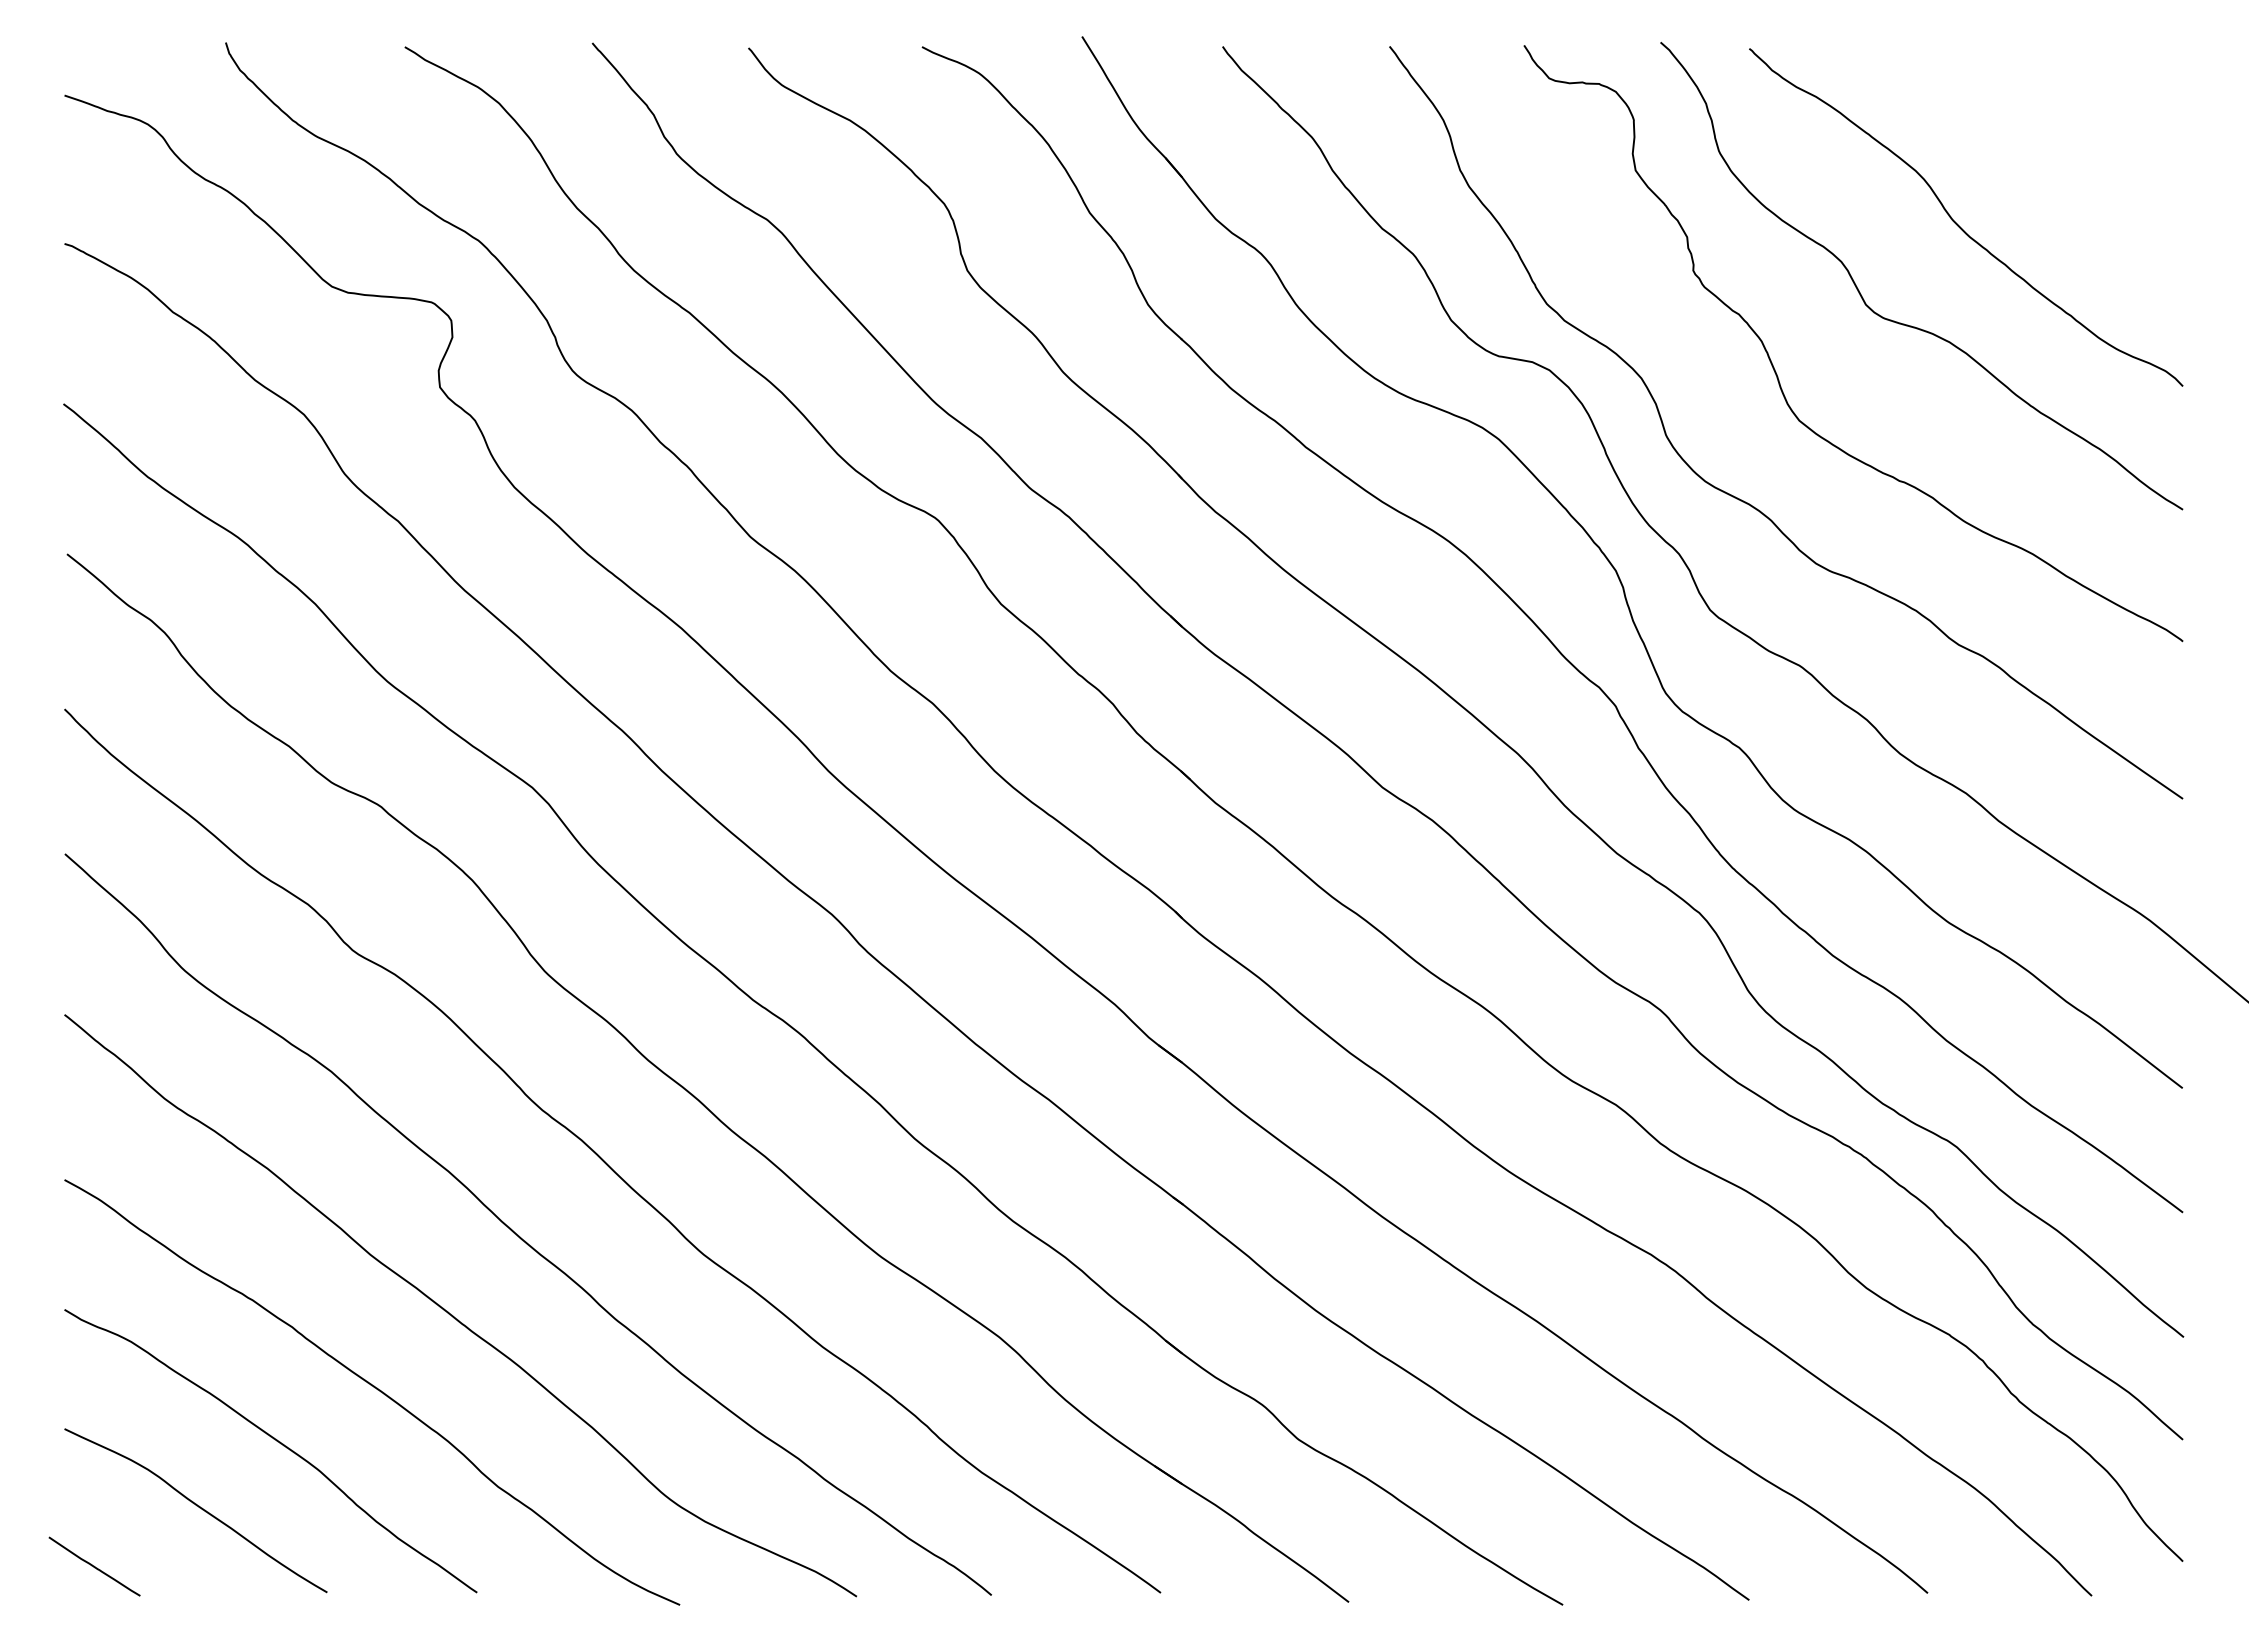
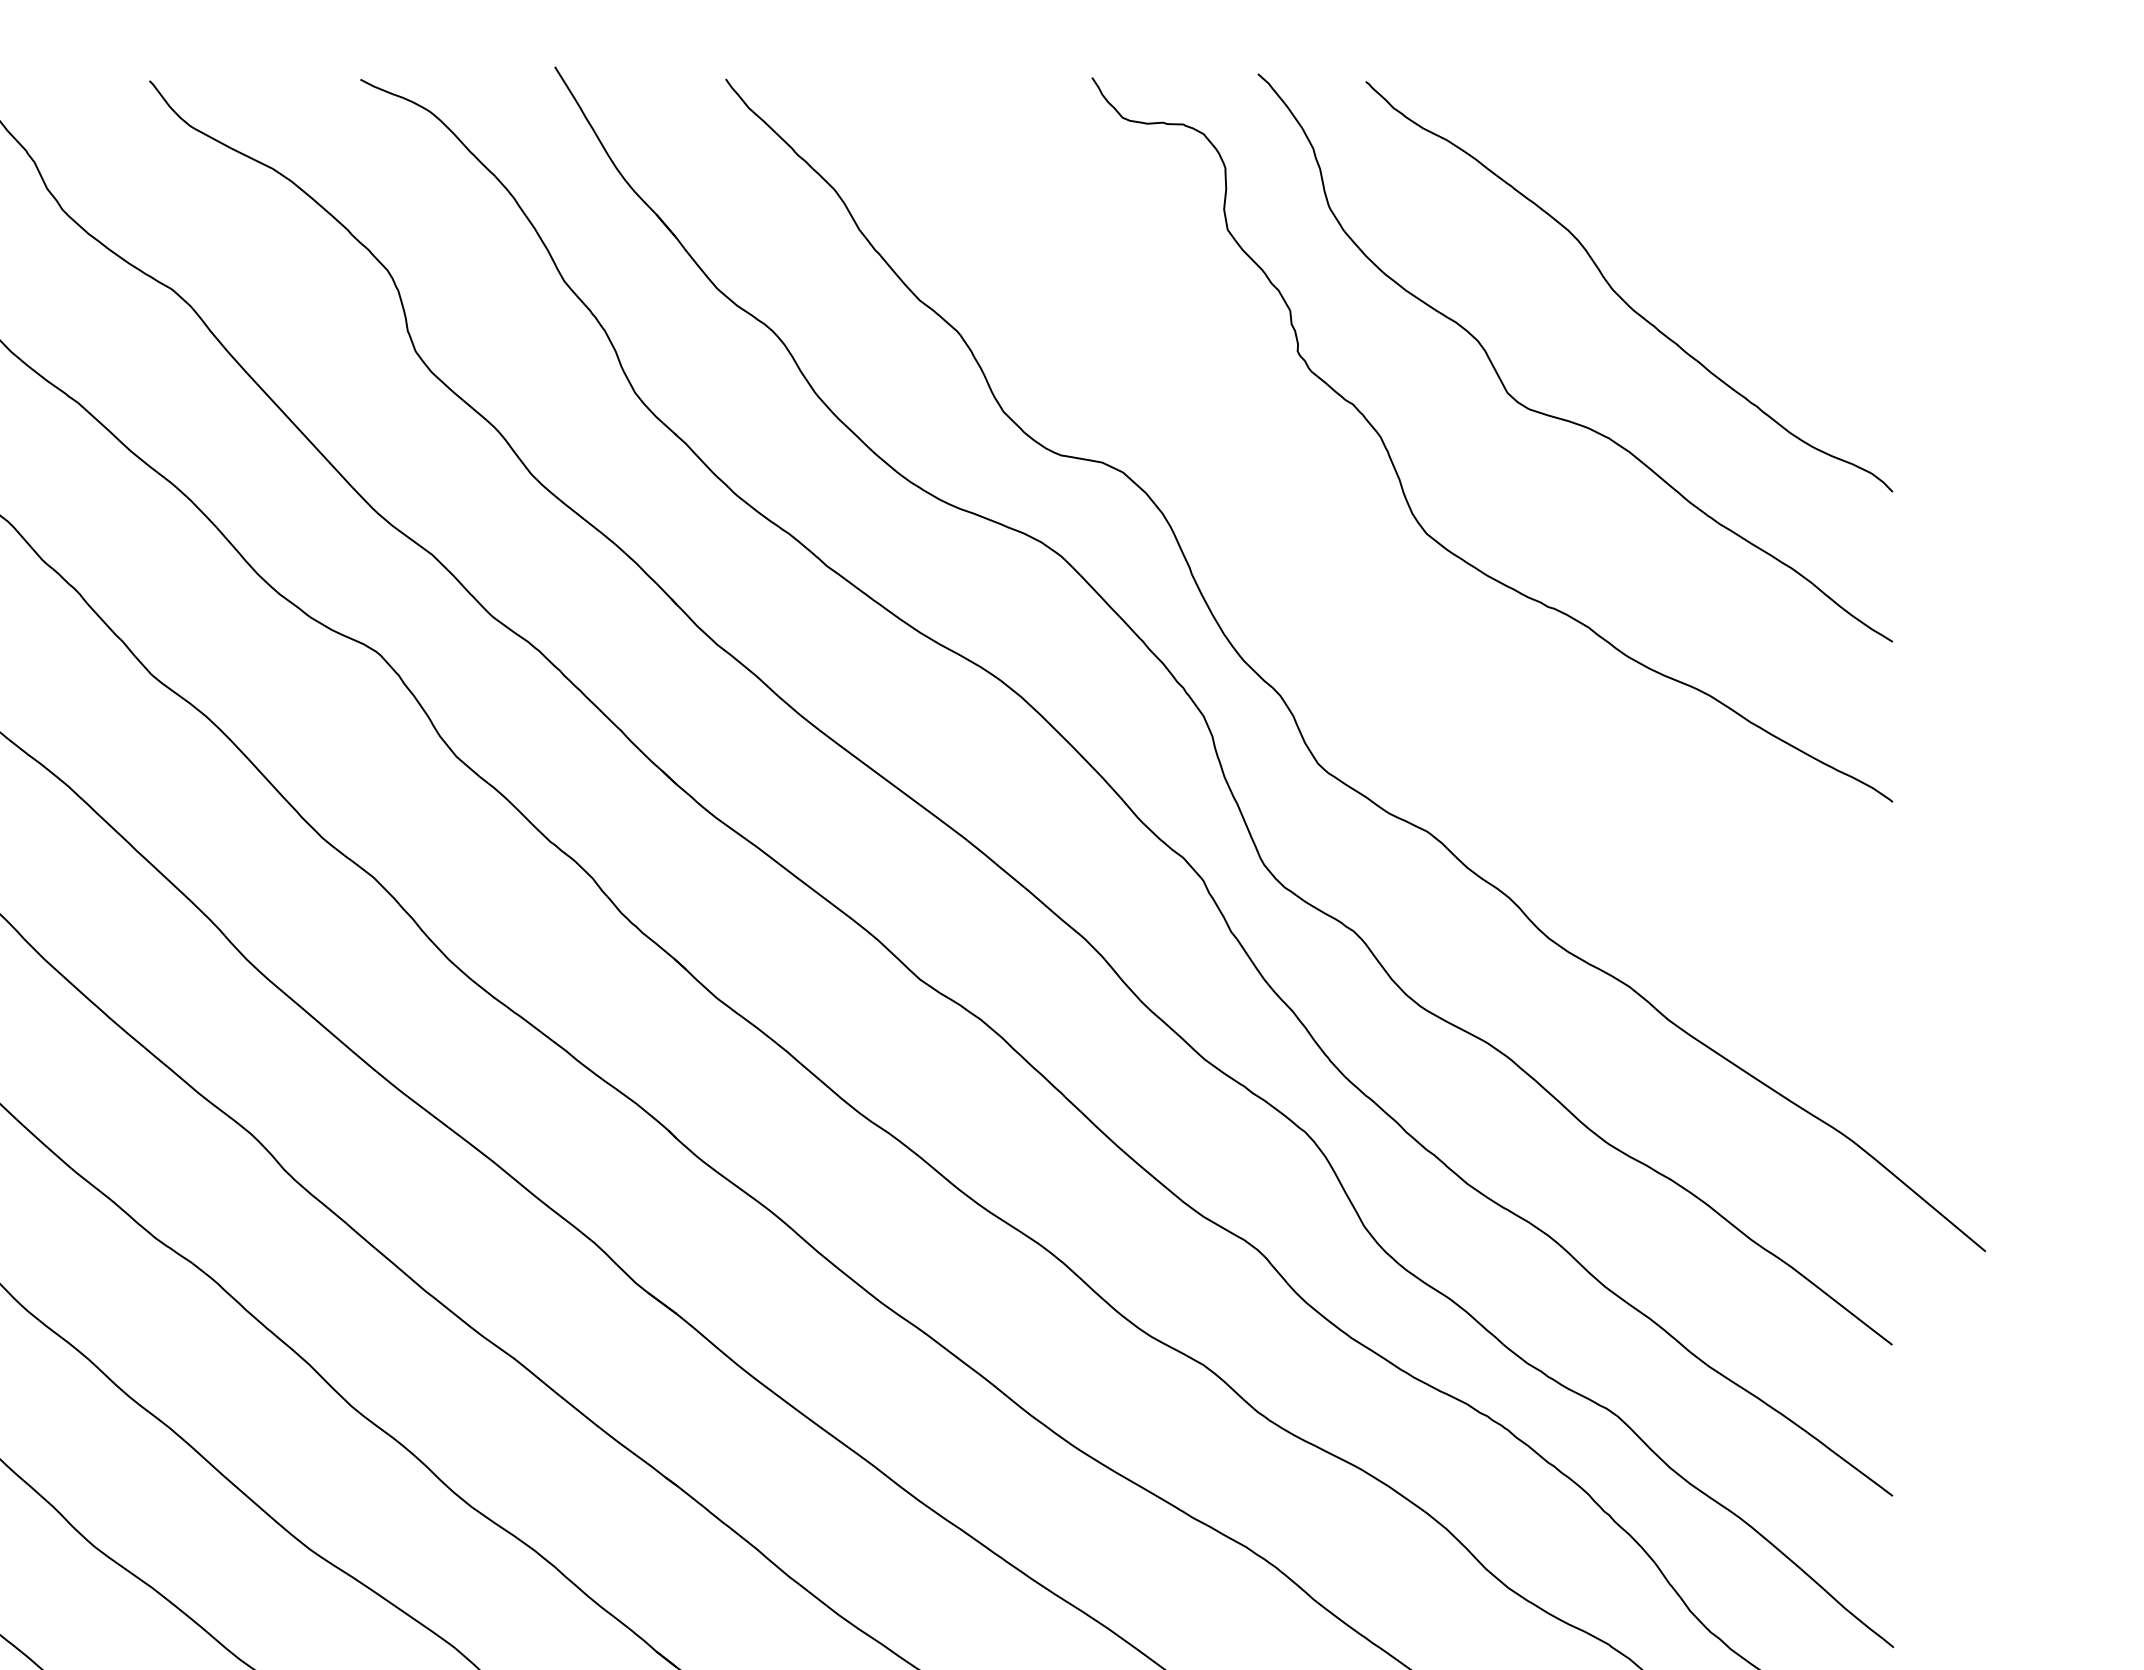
curve: (1747, 502) -> (1363, 633), removed

